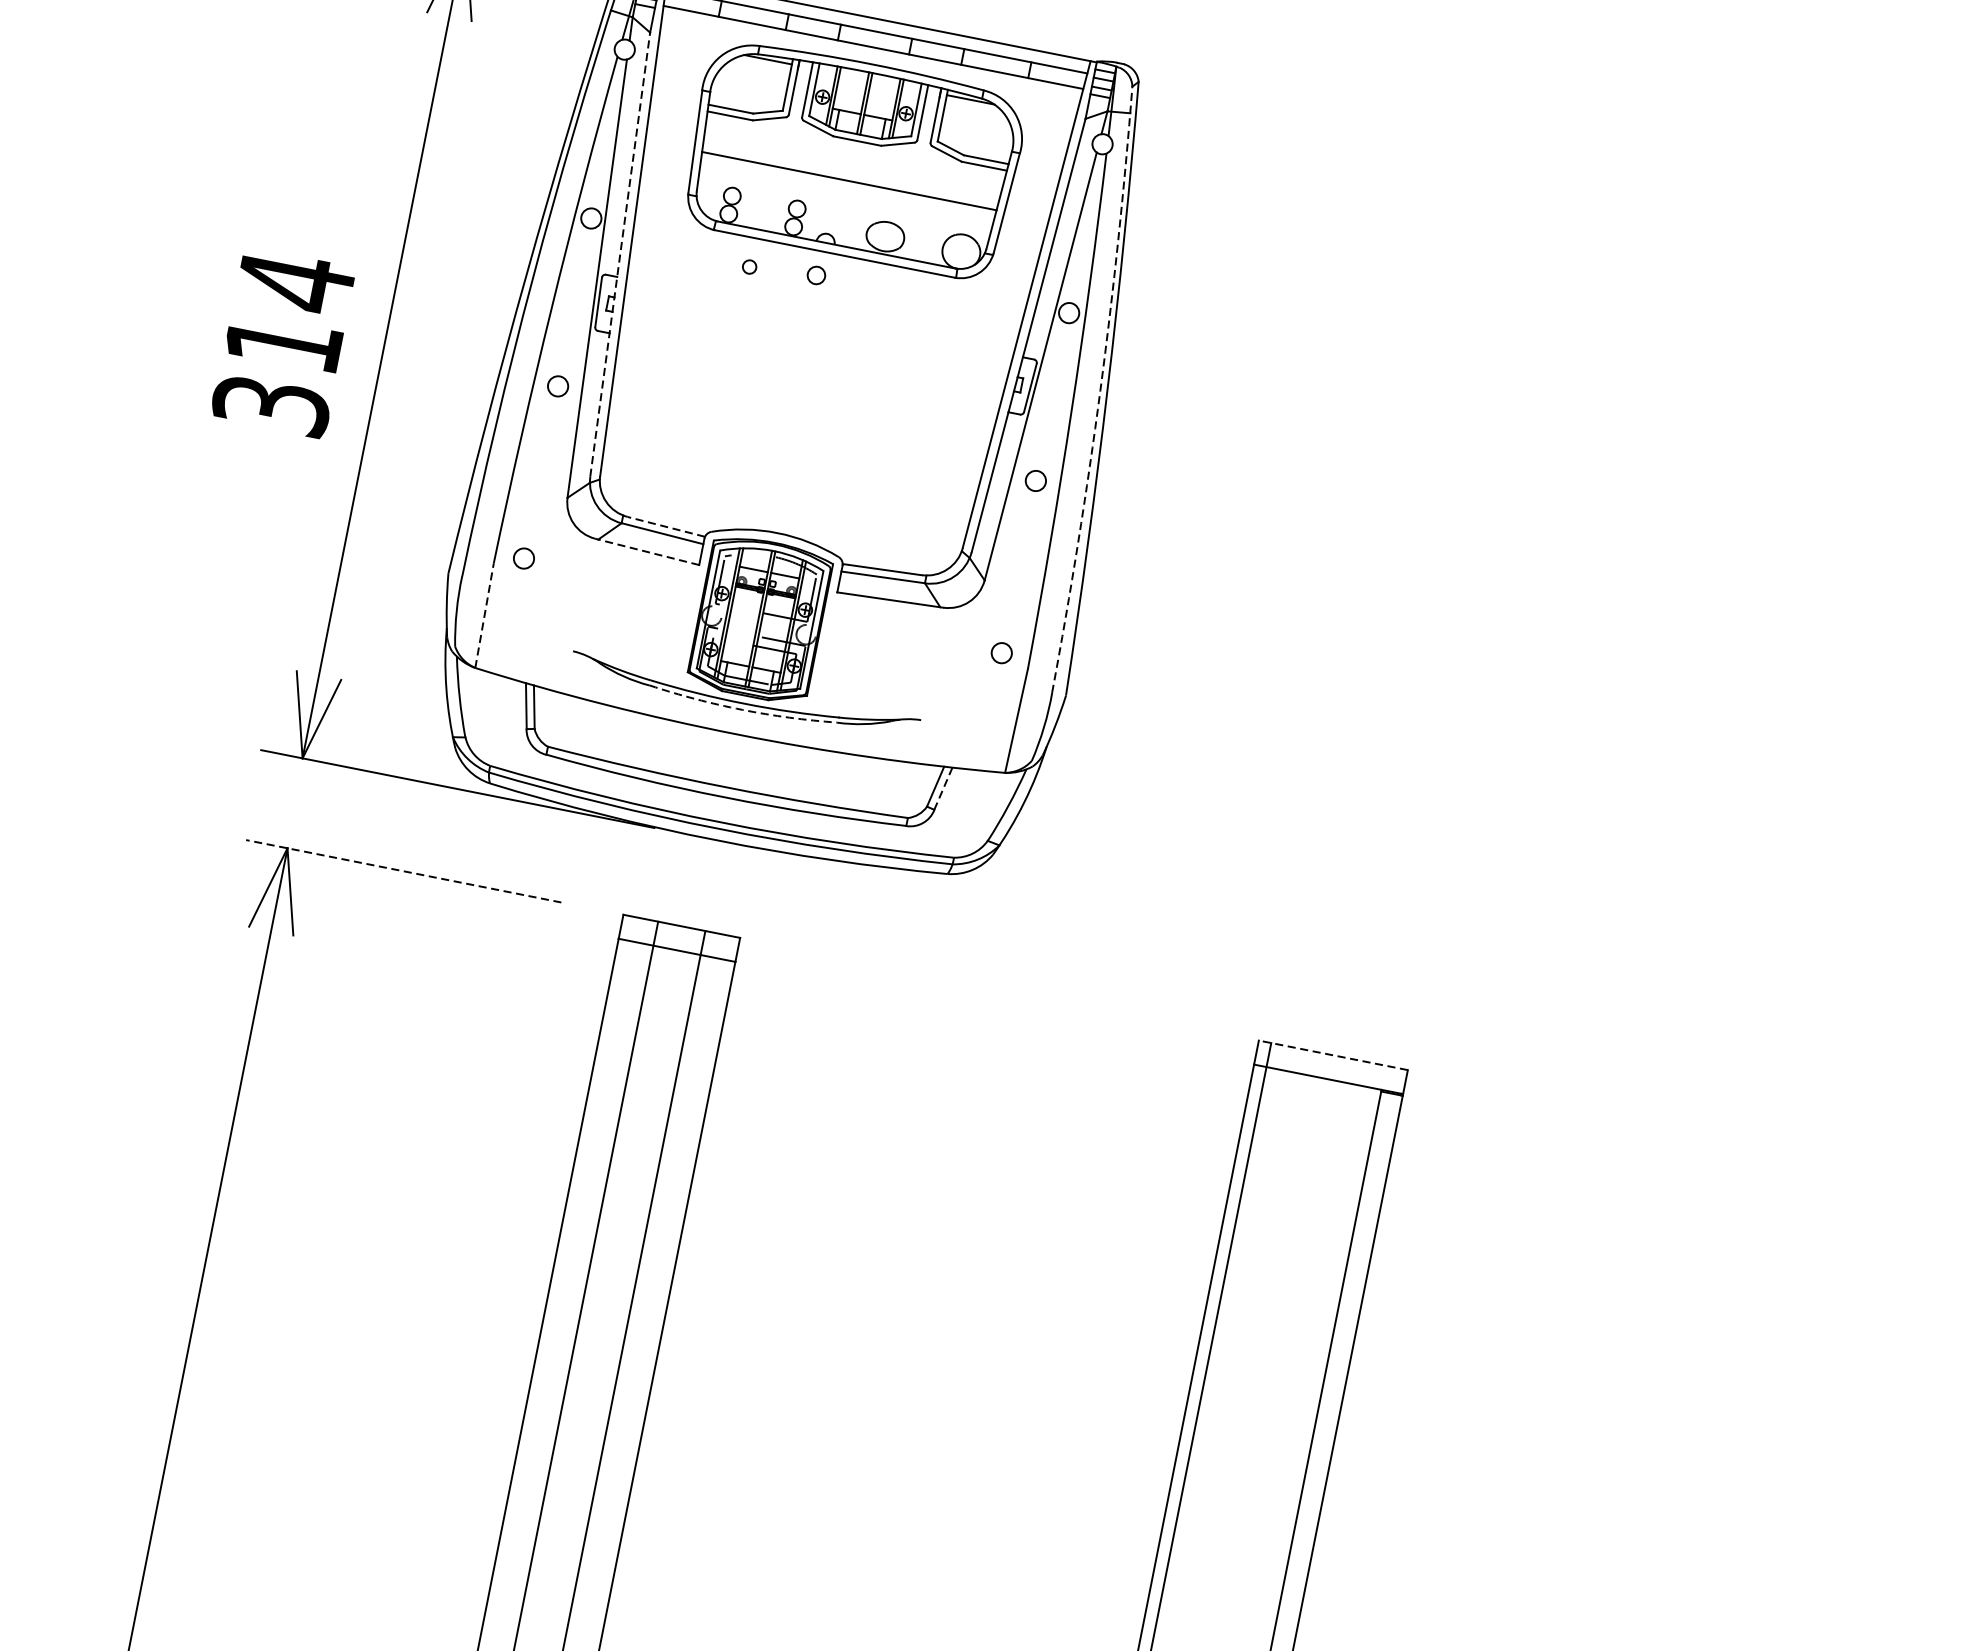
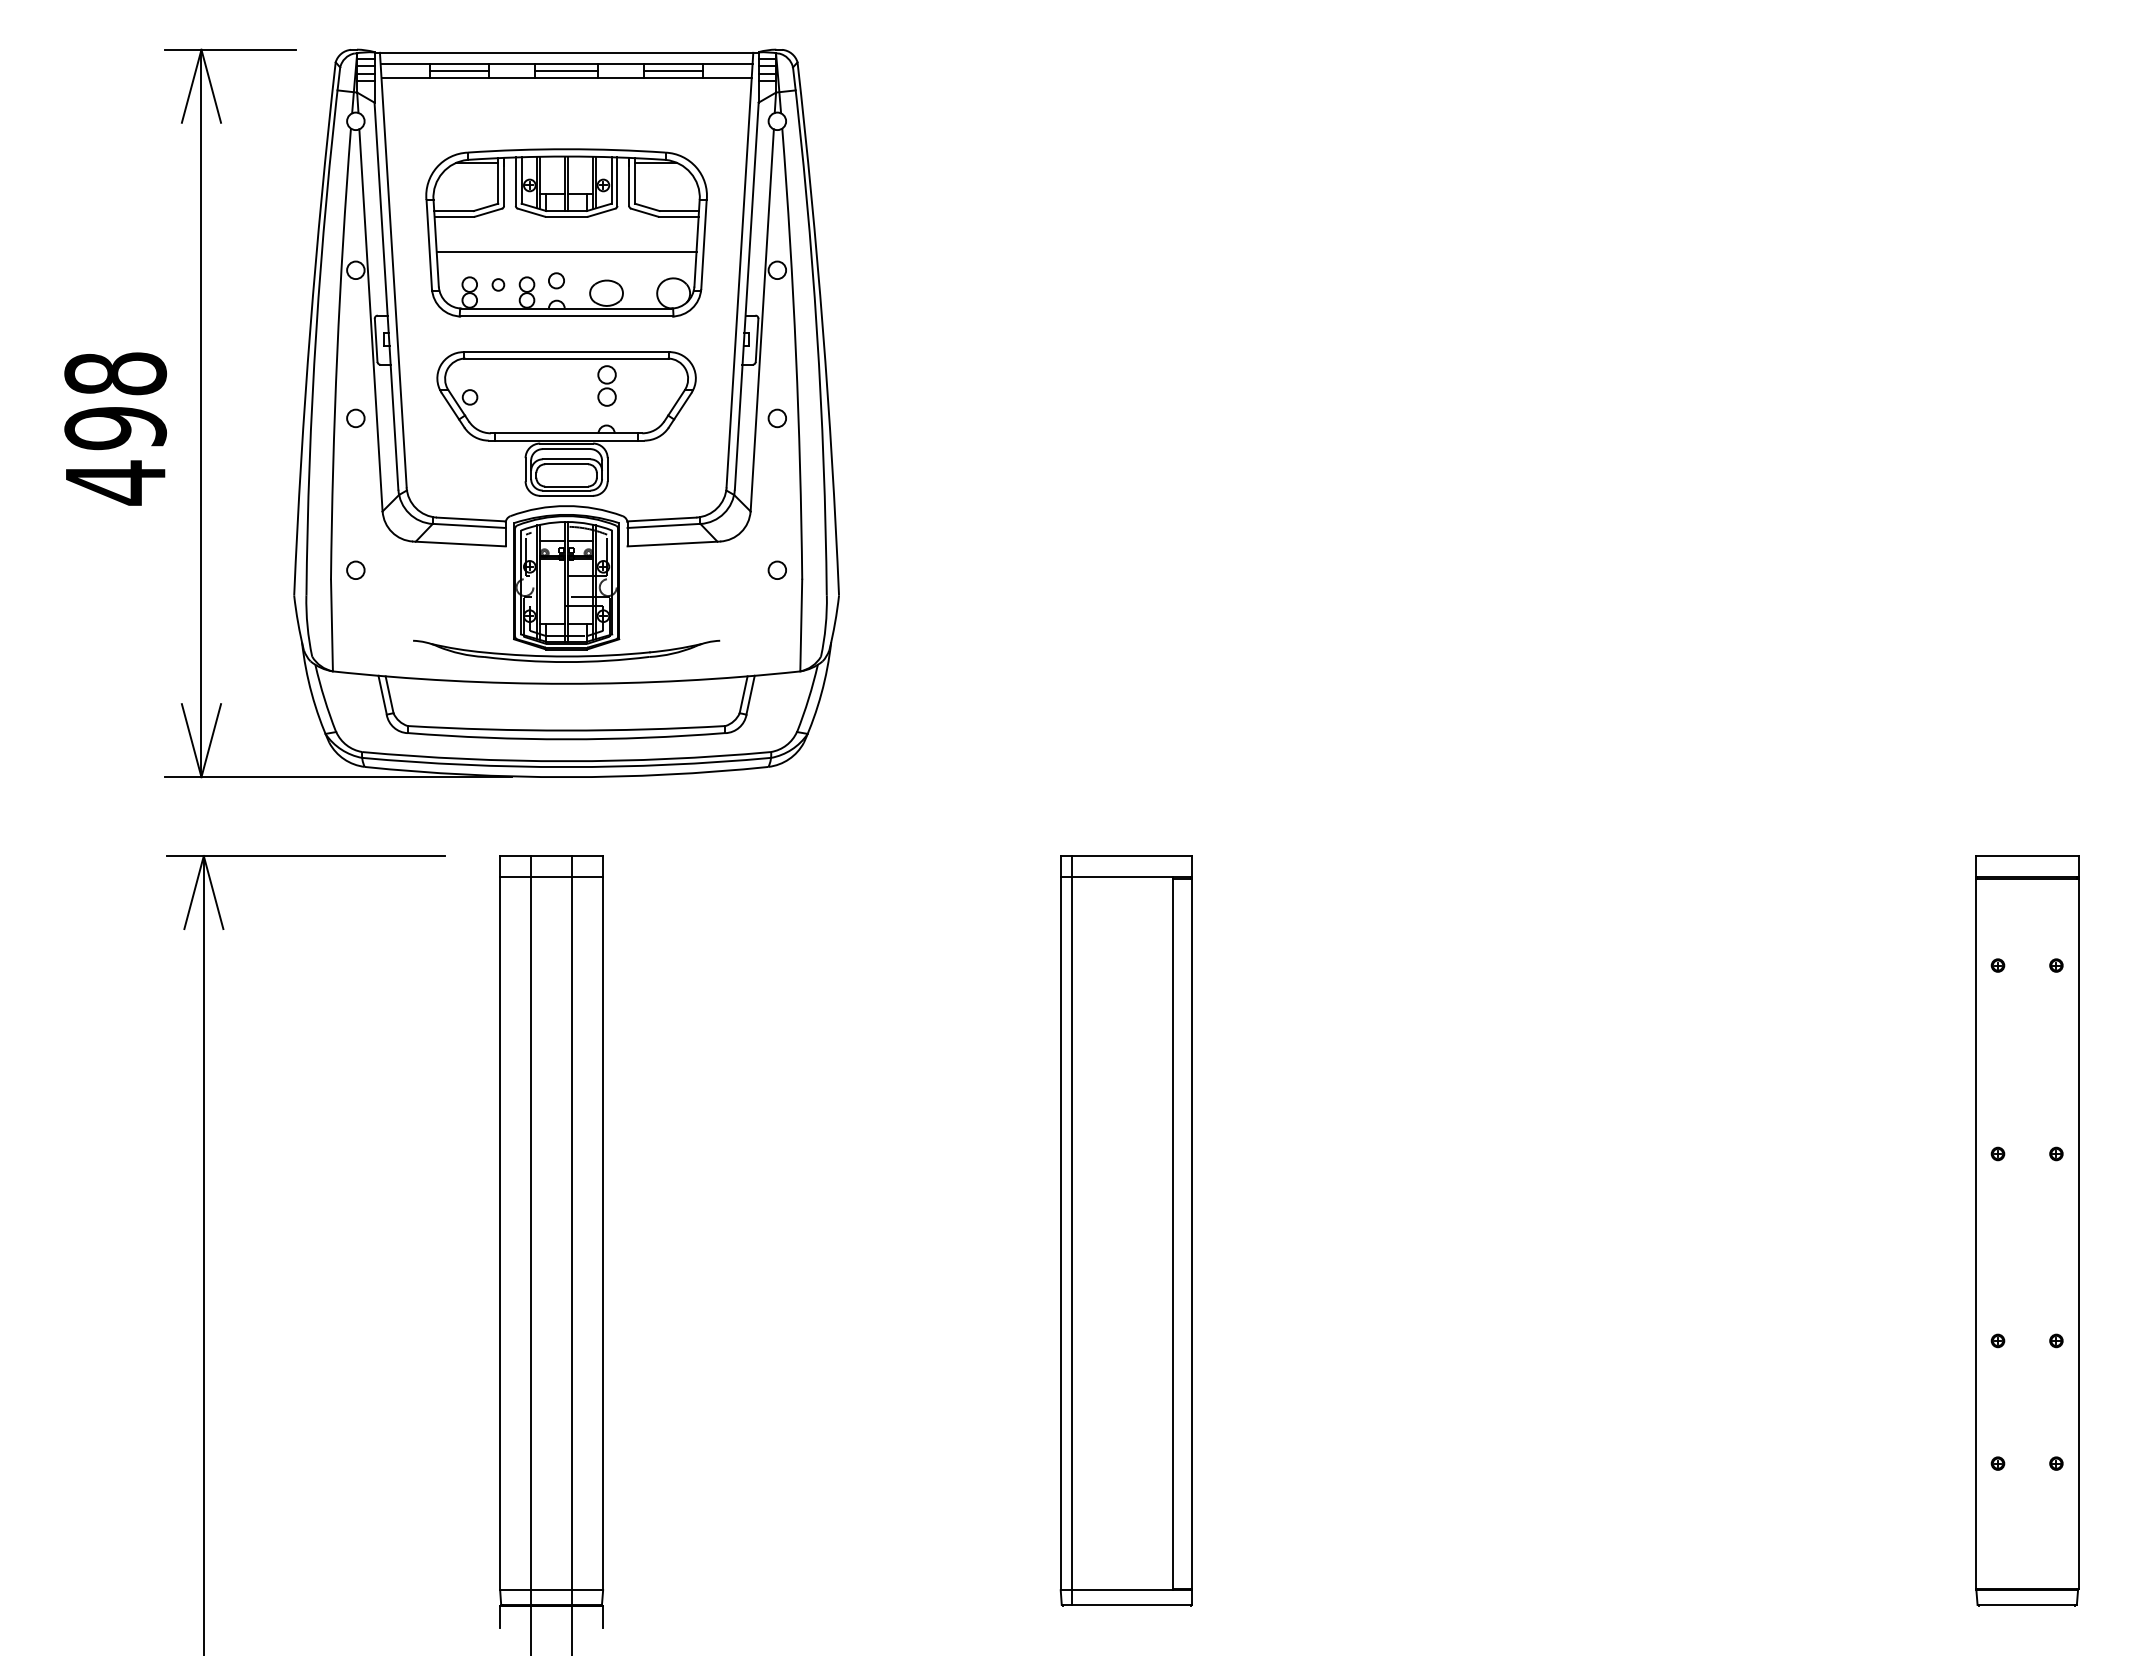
line: (753, 15) -> (459, 70), added
line: (874, 39) -> (566, 70), added
line: (996, 63) -> (673, 70), added
part: (853, 158) -> (566, 232), moved
line: (620, 255) -> (386, 296), dashed -> solid
text: (283, 343) -> (115, 428), 314 -> 498
arc: (1099, 391) -> (816, 331), dashed -> solid
part: (795, 439) -> (566, 423), added
line: (666, 526) -> (471, 519), dashed -> solid
line: (646, 551) -> (458, 543), dashed -> solid
line: (484, 615) -> (331, 625), dashed -> solid
arc: (742, 710) -> (566, 662), dashed -> solid
line: (943, 789) -> (750, 695), dashed -> solid
line: (402, 871) -> (305, 856), dashed -> solid
line: (1333, 1055) -> (1126, 856), dashed -> solid

